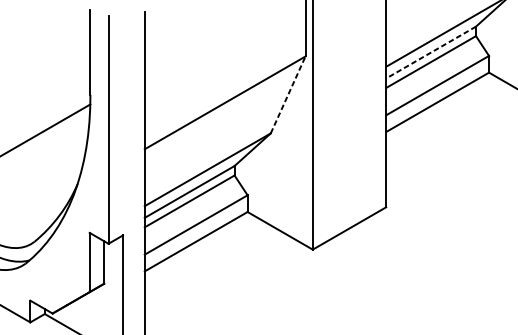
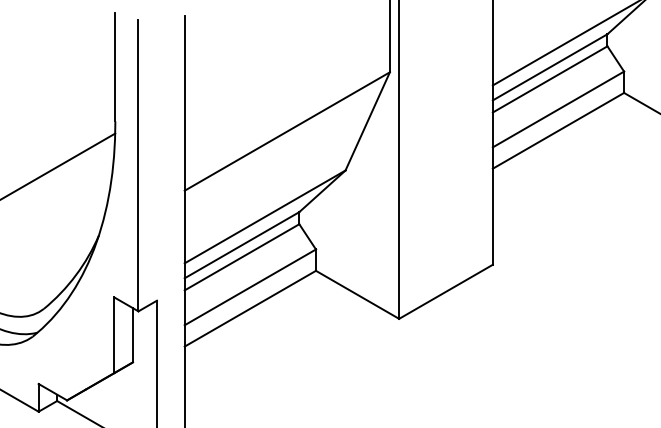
line: (430, 52) -> (549, 67), dashed -> solid
line: (287, 95) -> (367, 121), dashed -> solid

